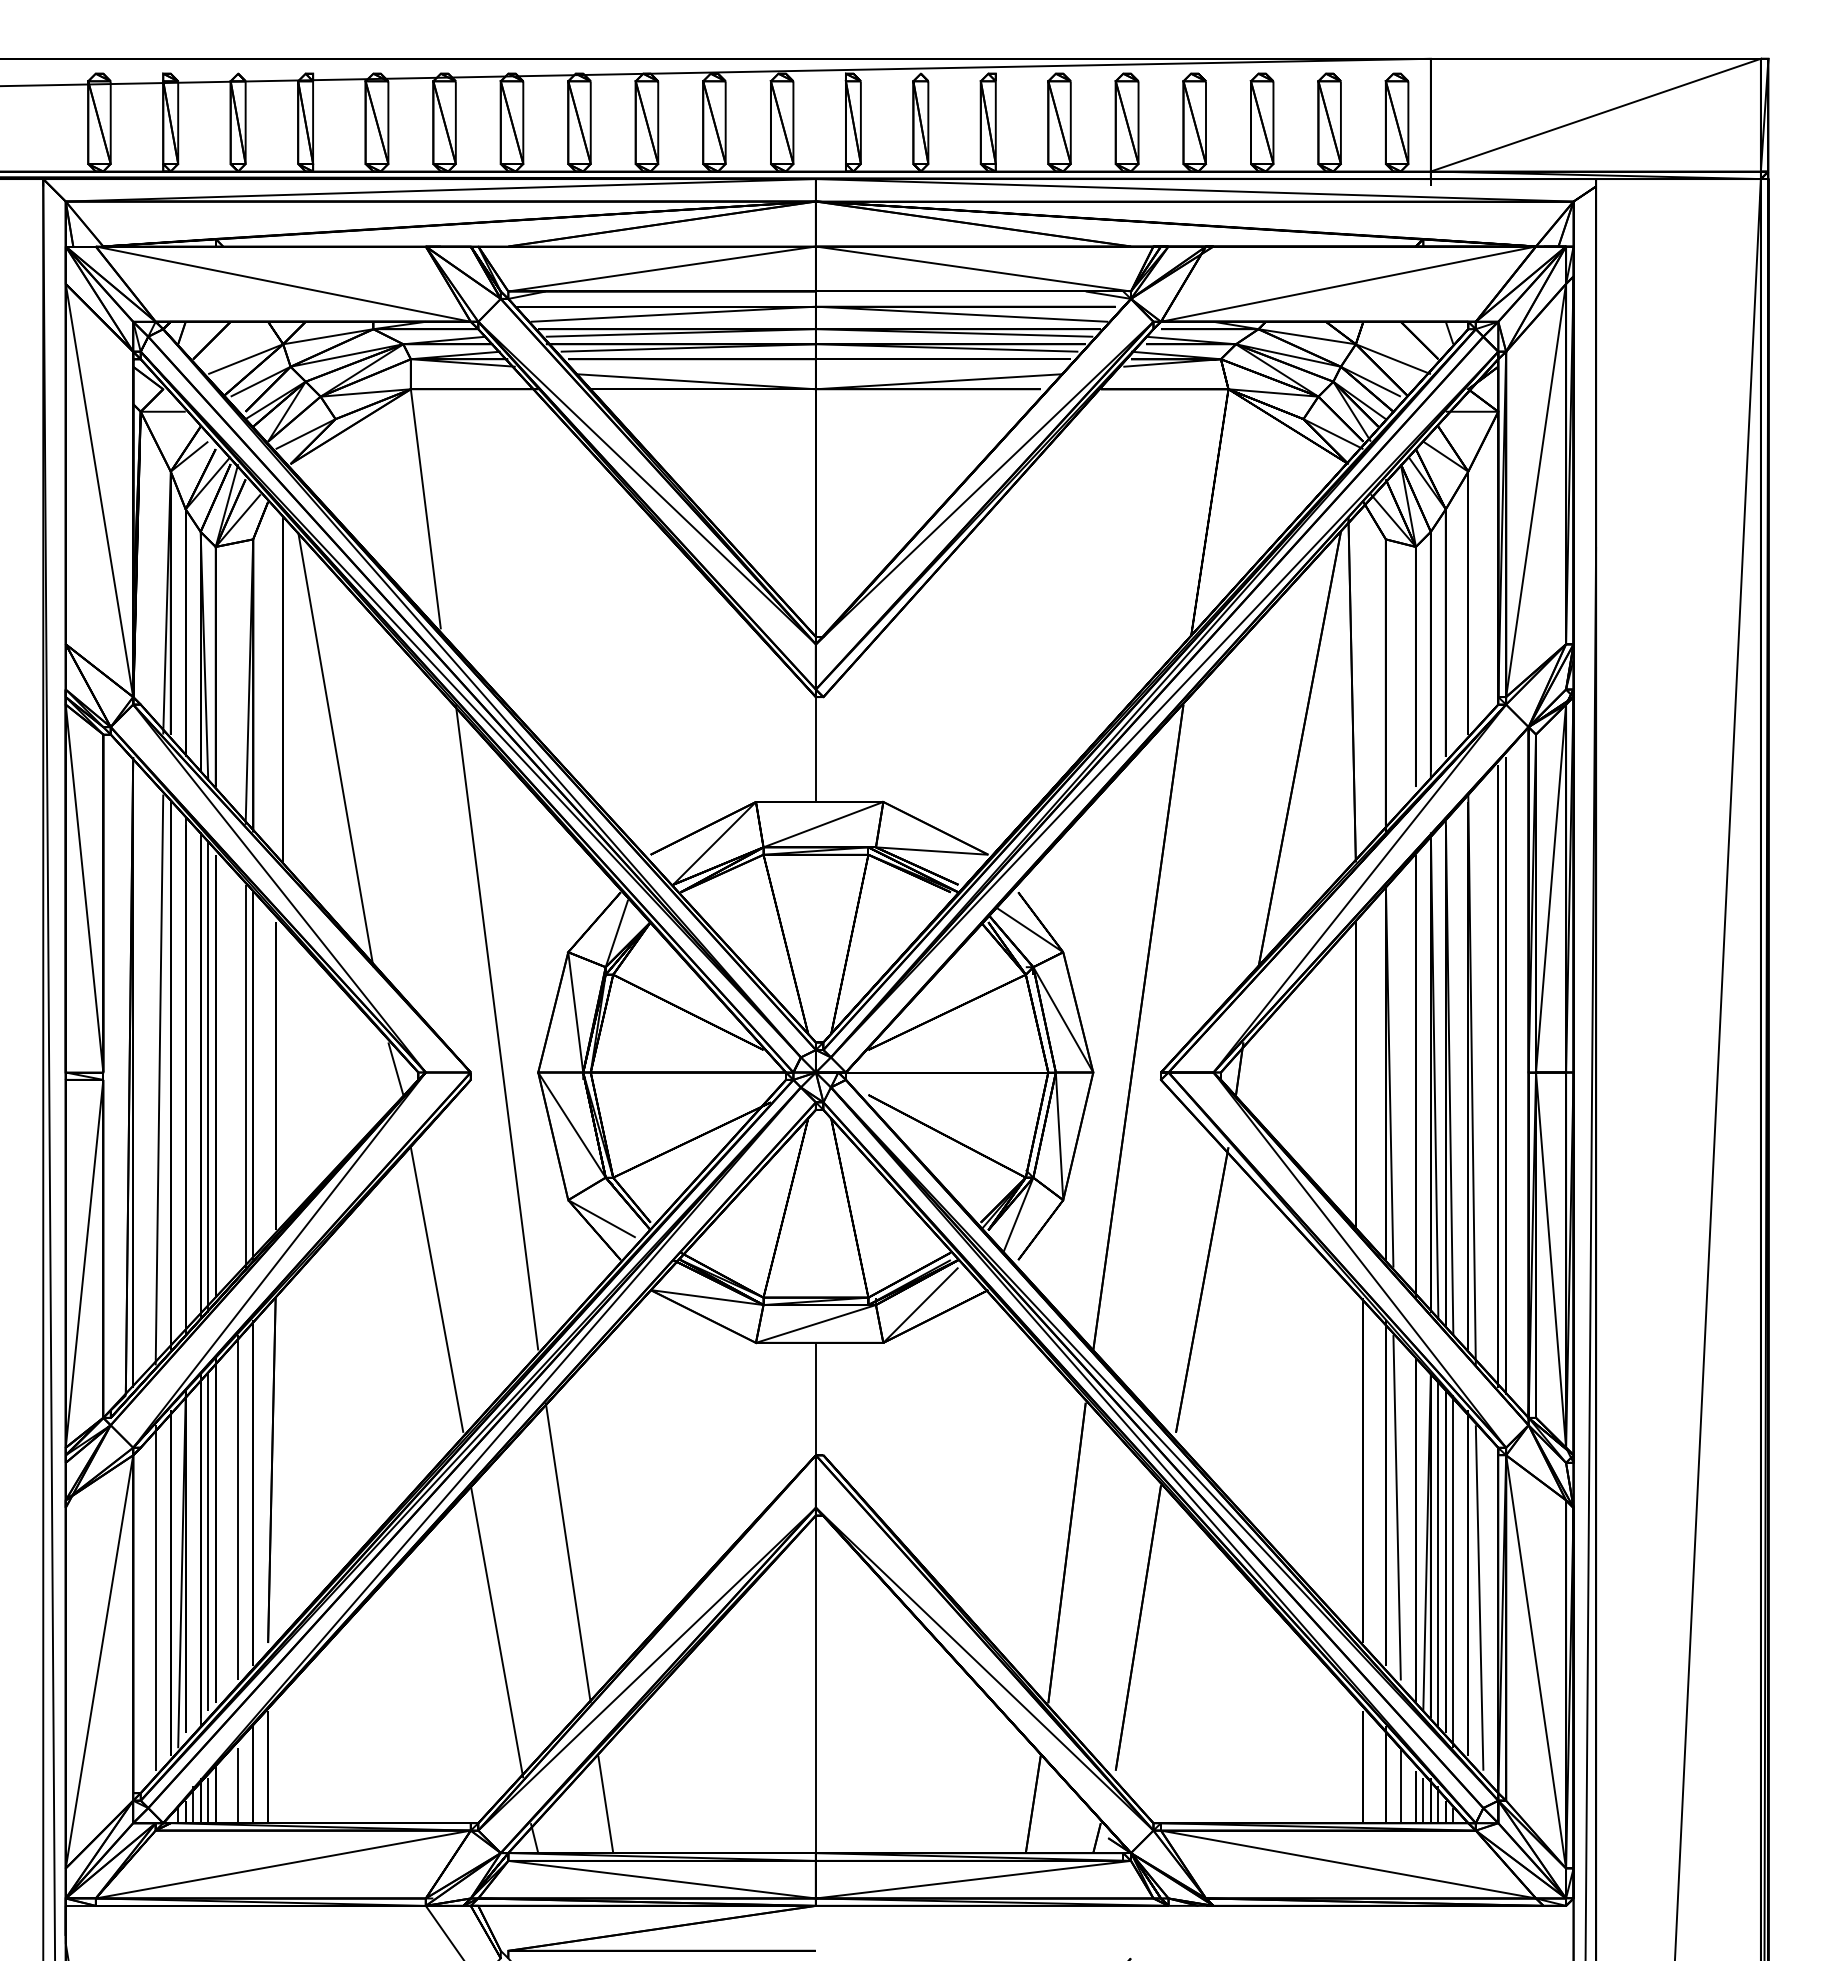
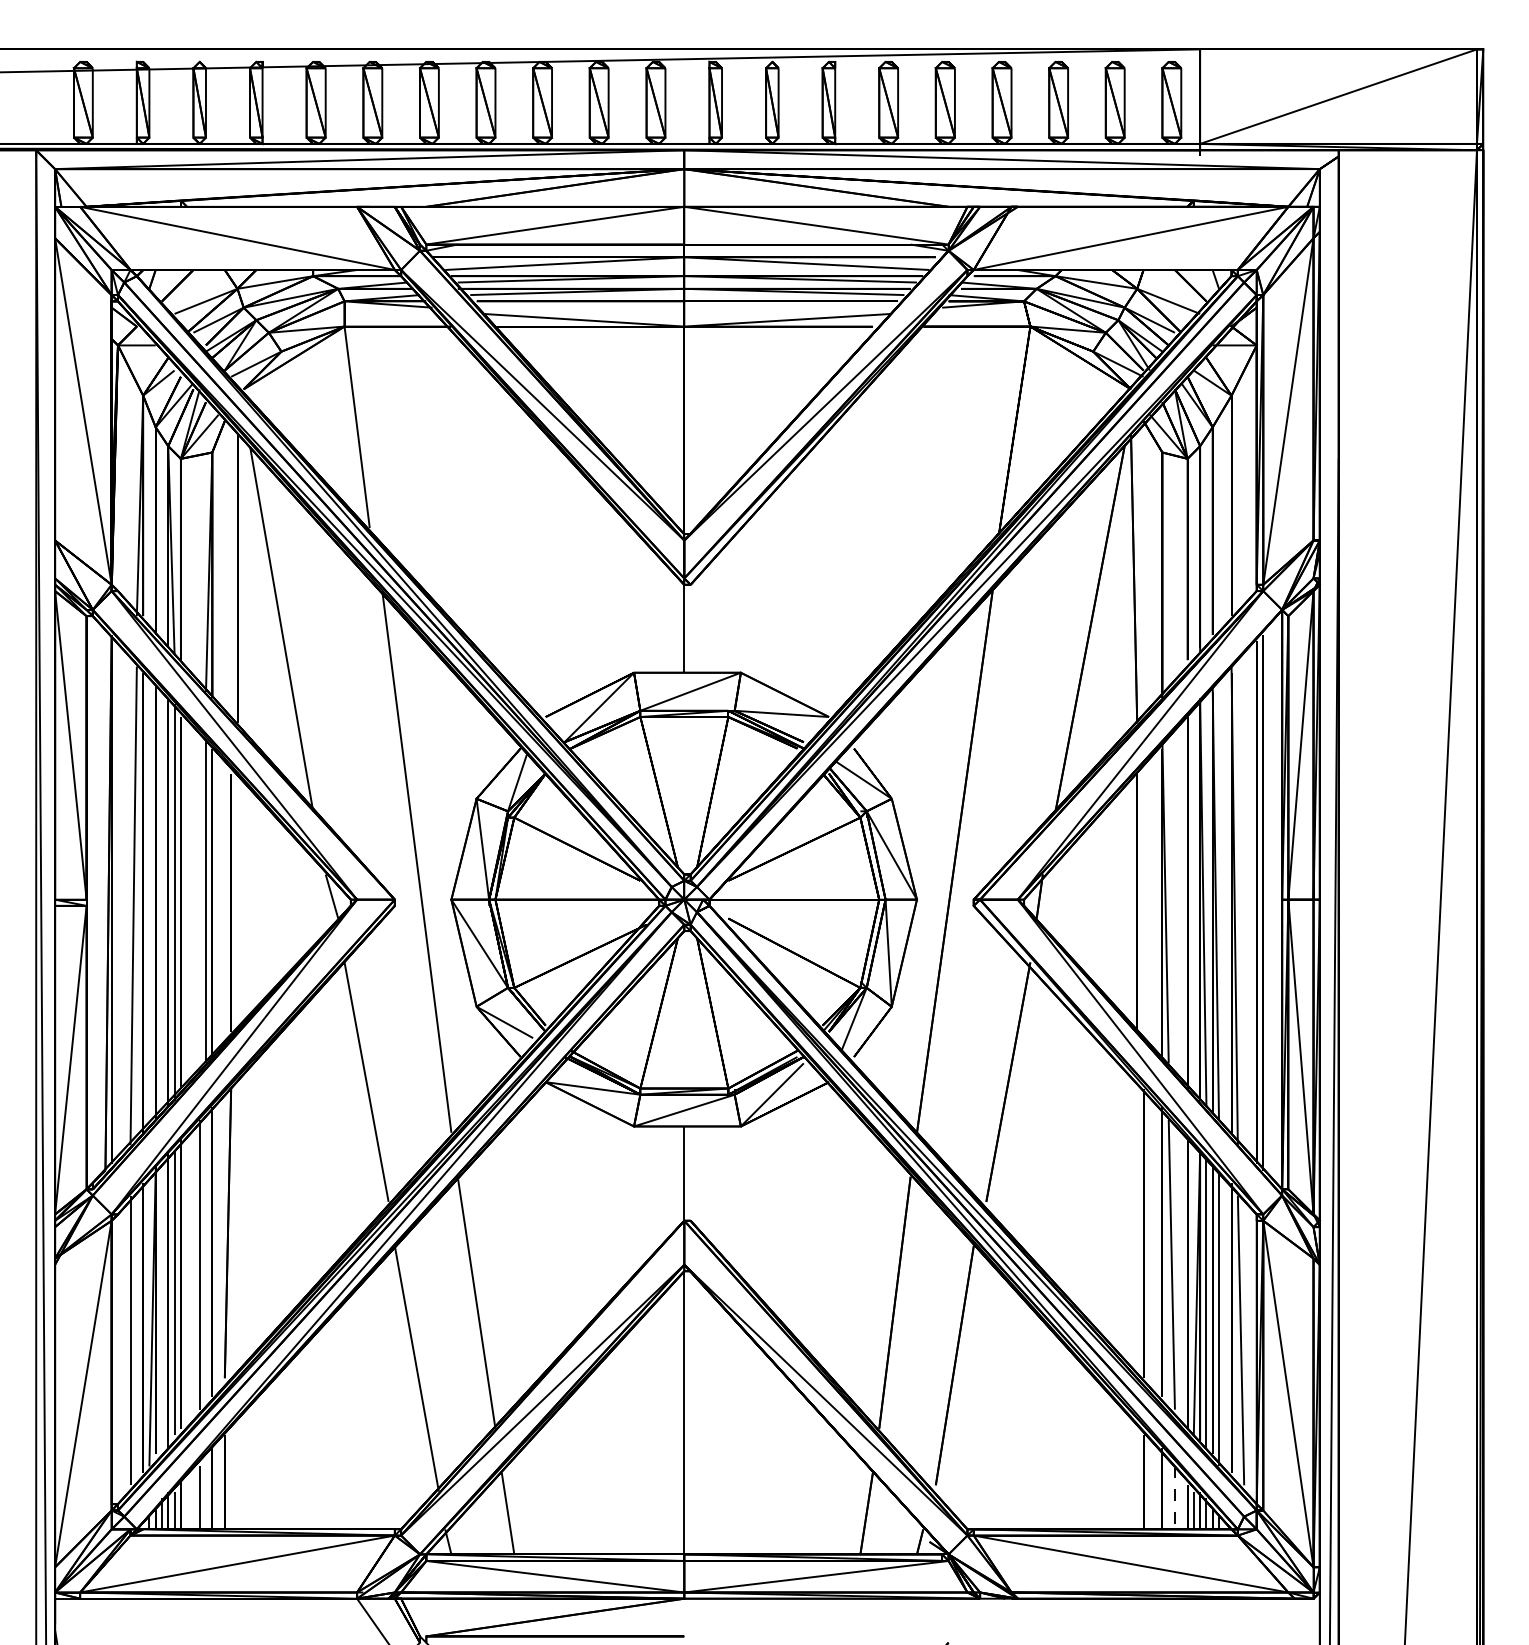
line: (1400, 1785) -> (1174, 1497), solid -> dashed

